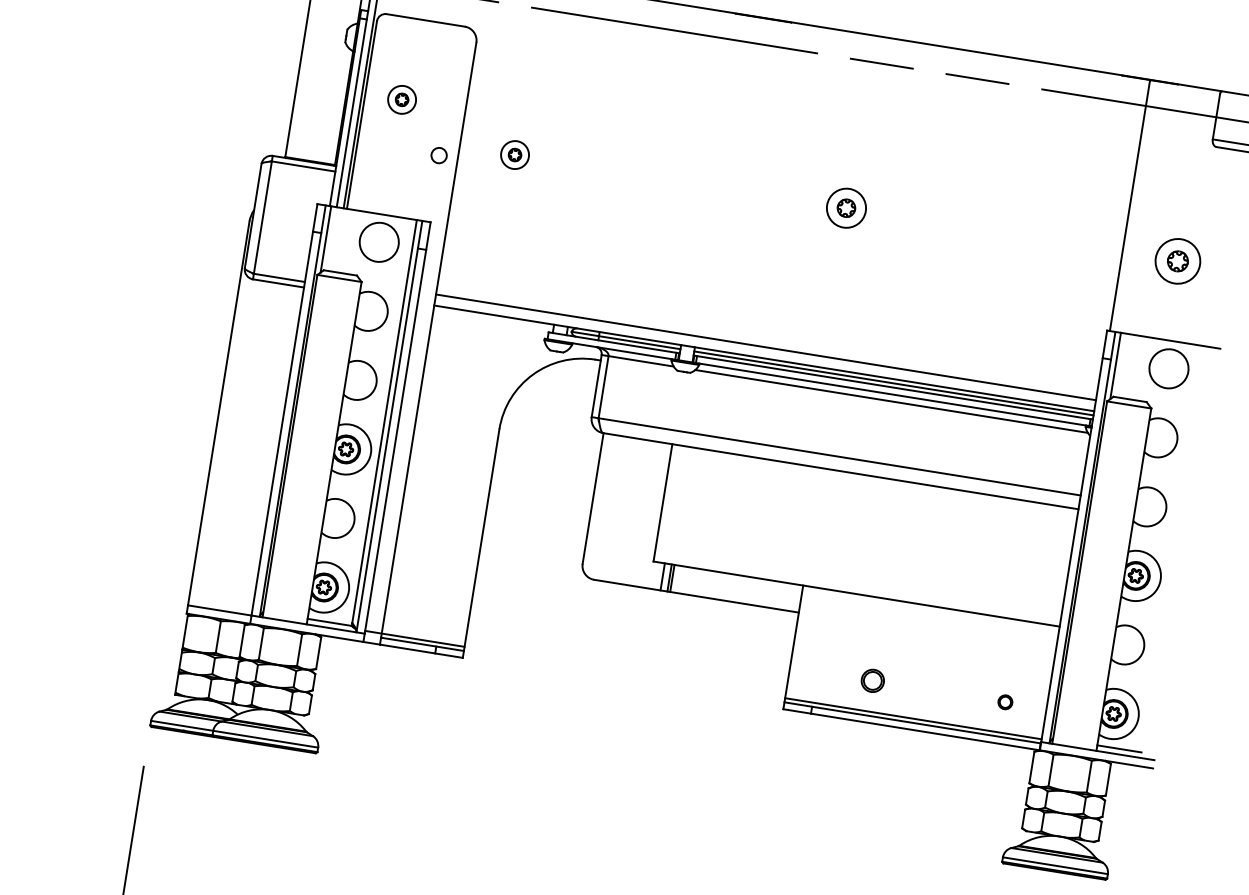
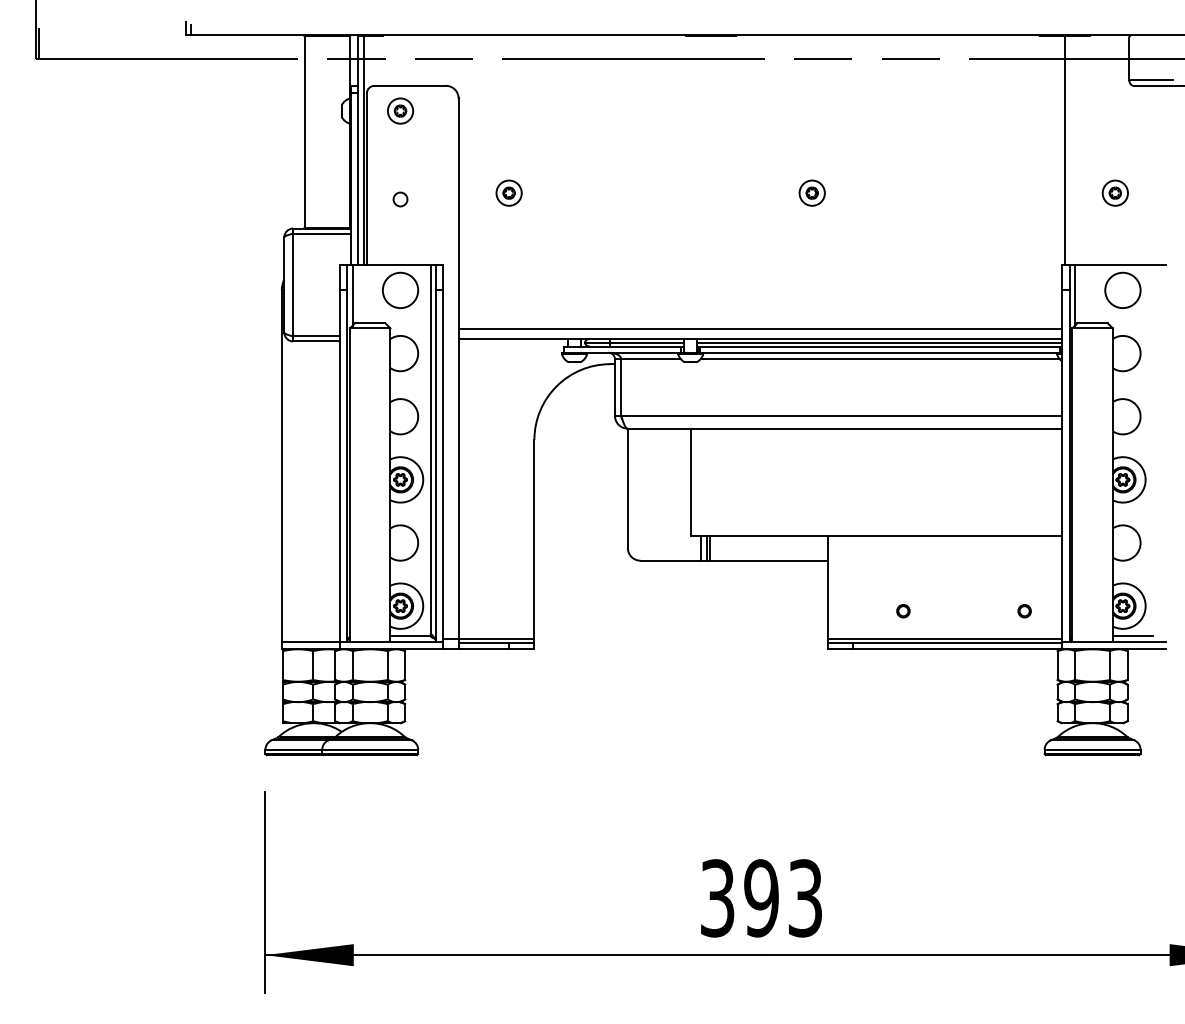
part: (402, 99) -> (400, 110), moved
circle: (439, 155) -> (400, 199), moved
part: (845, 207) -> (811, 192), size x0.71
part: (1176, 260) -> (1114, 192), size x0.62
circle: (872, 681) -> (903, 611), size x0.62

